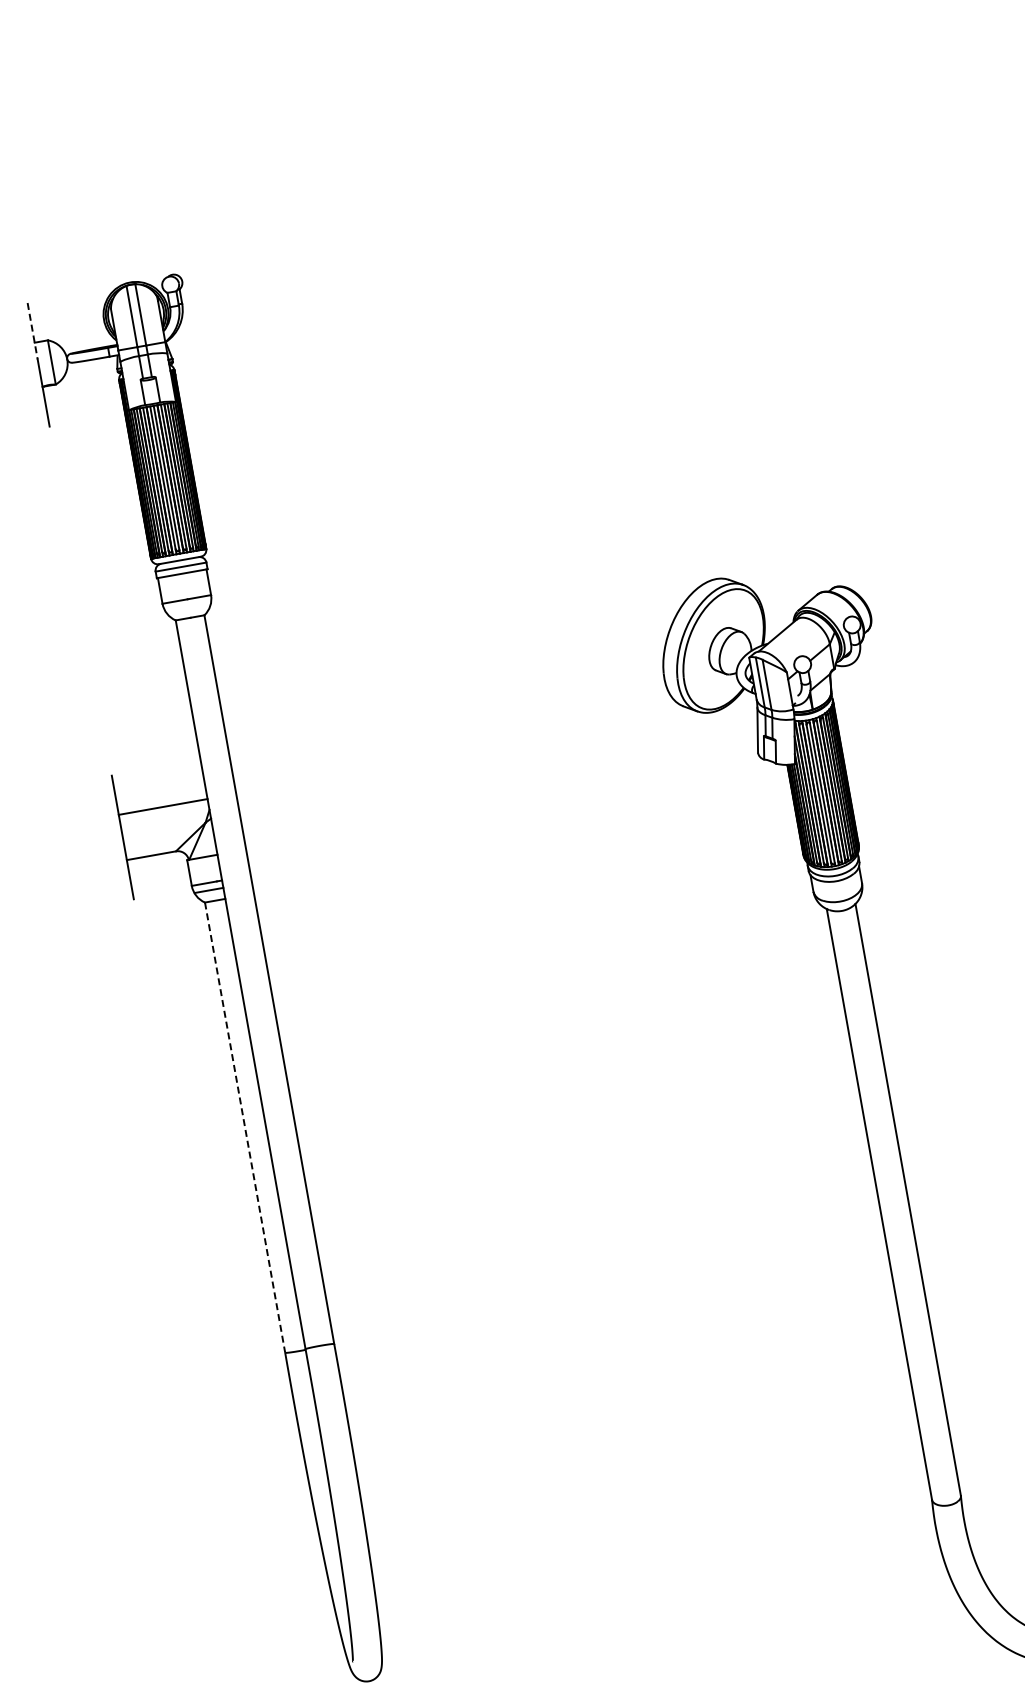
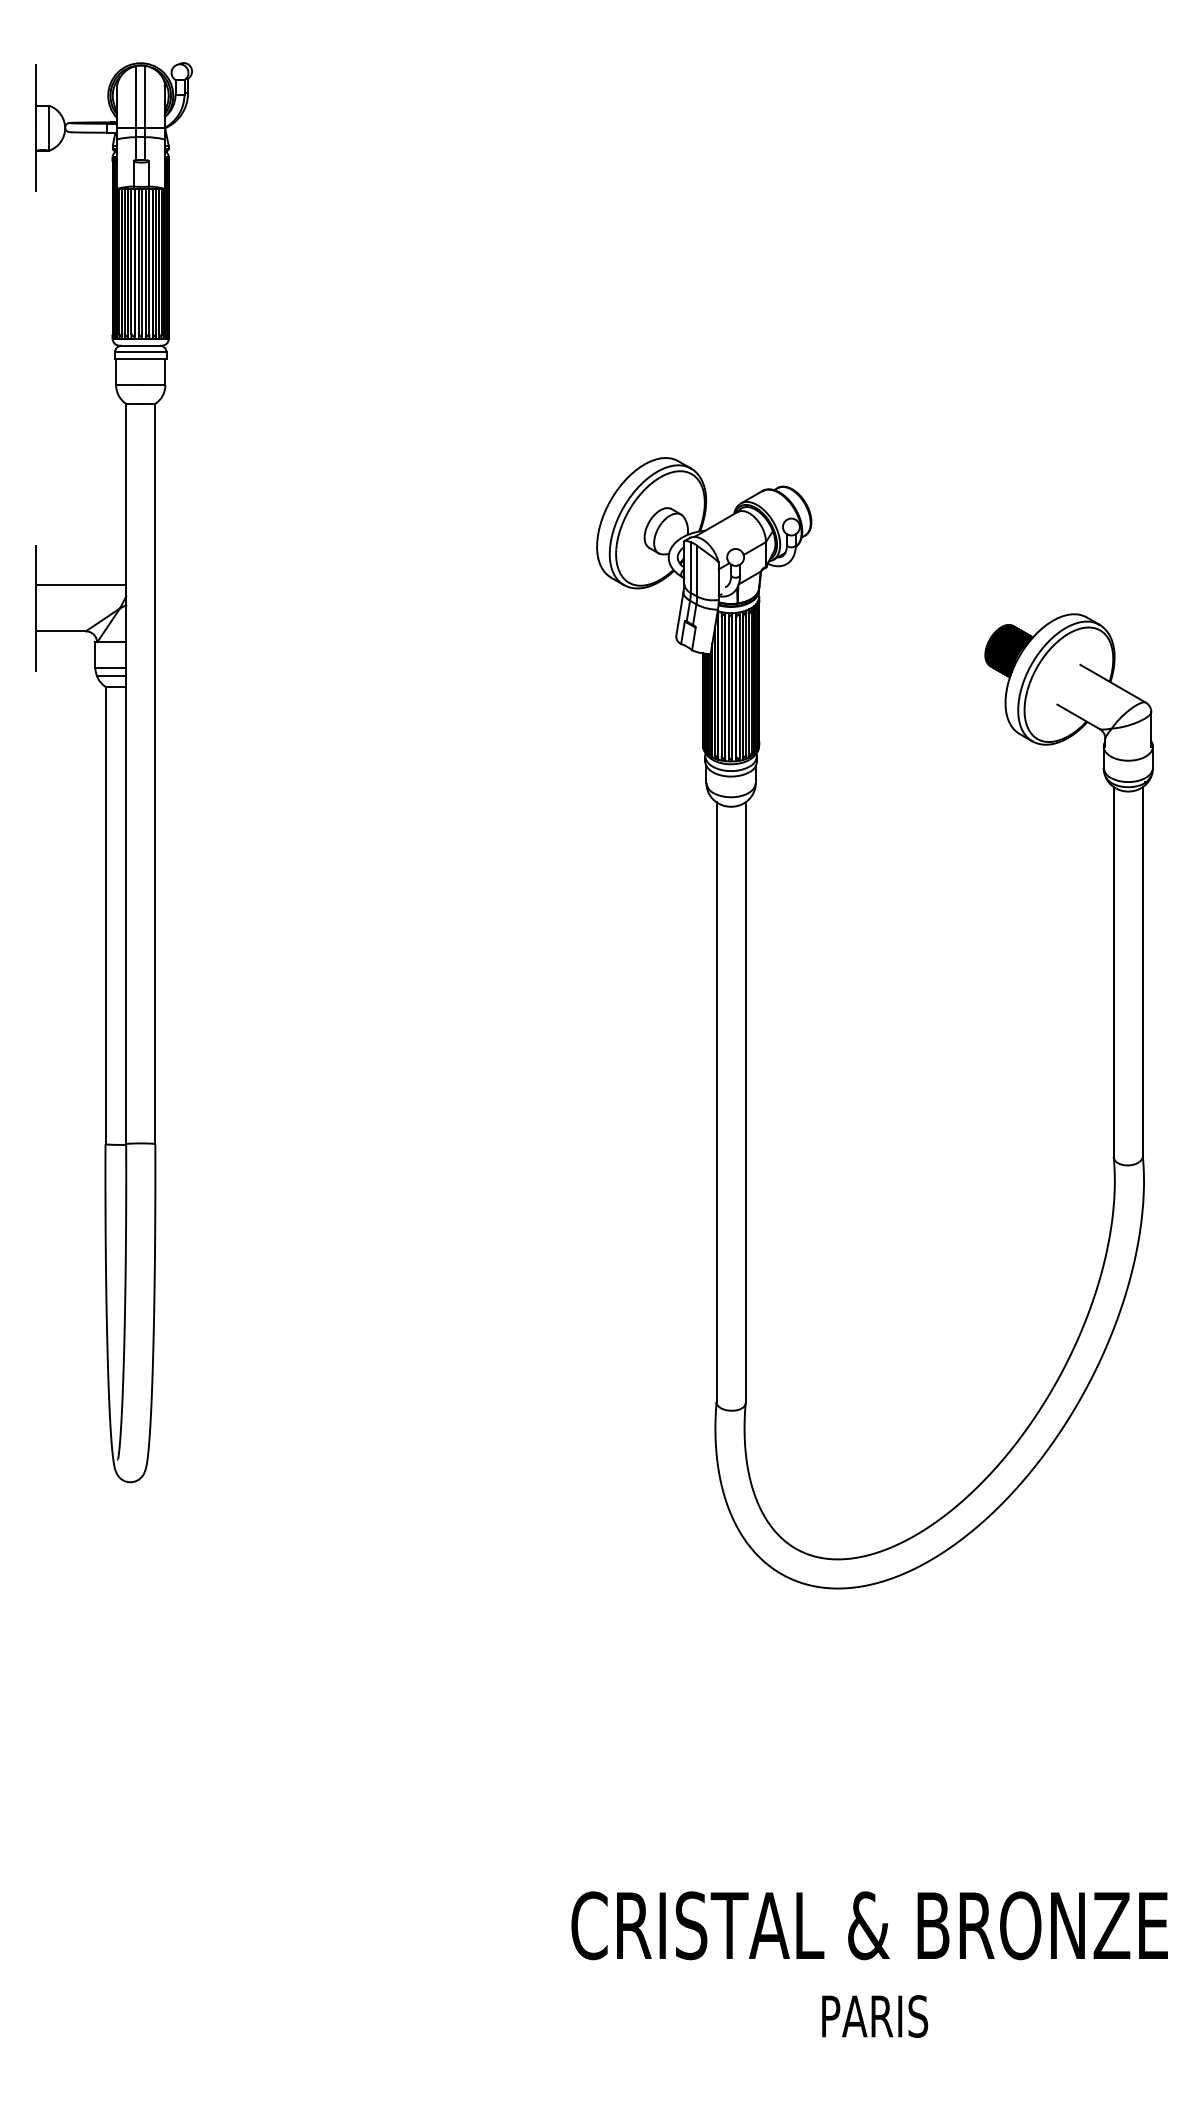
line: (33, 331) -> (36, 94), dashed -> solid
line: (245, 1127) -> (105, 915), dashed -> solid

